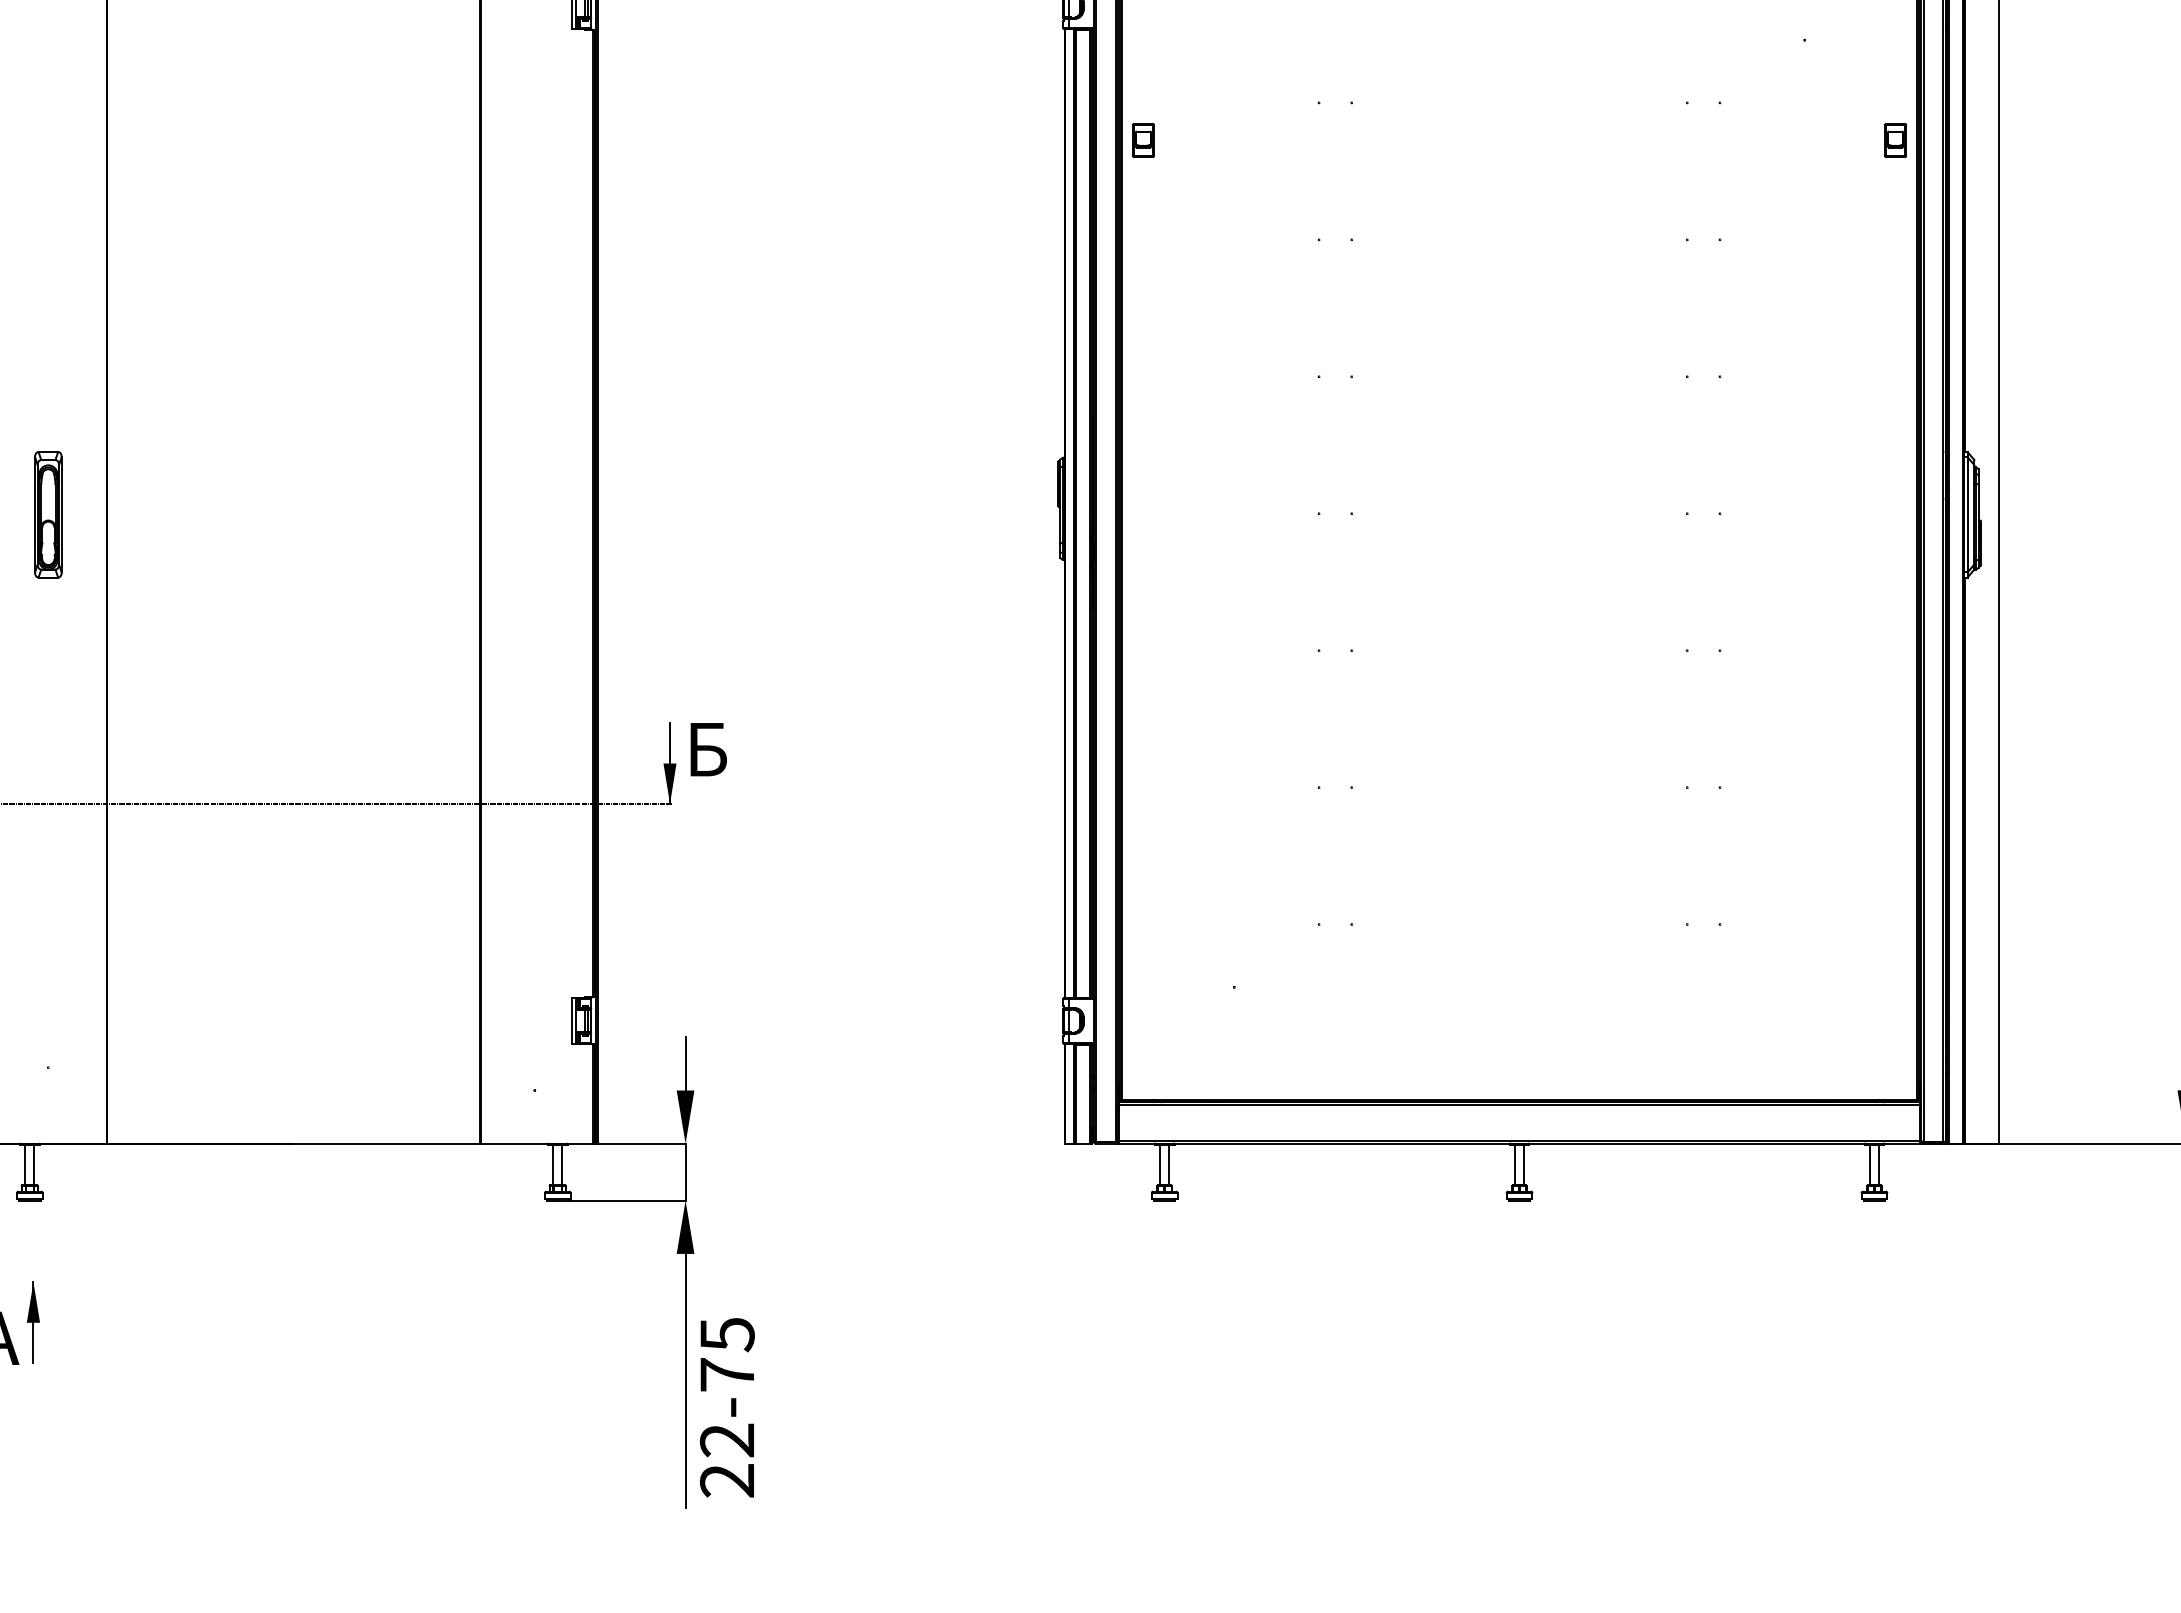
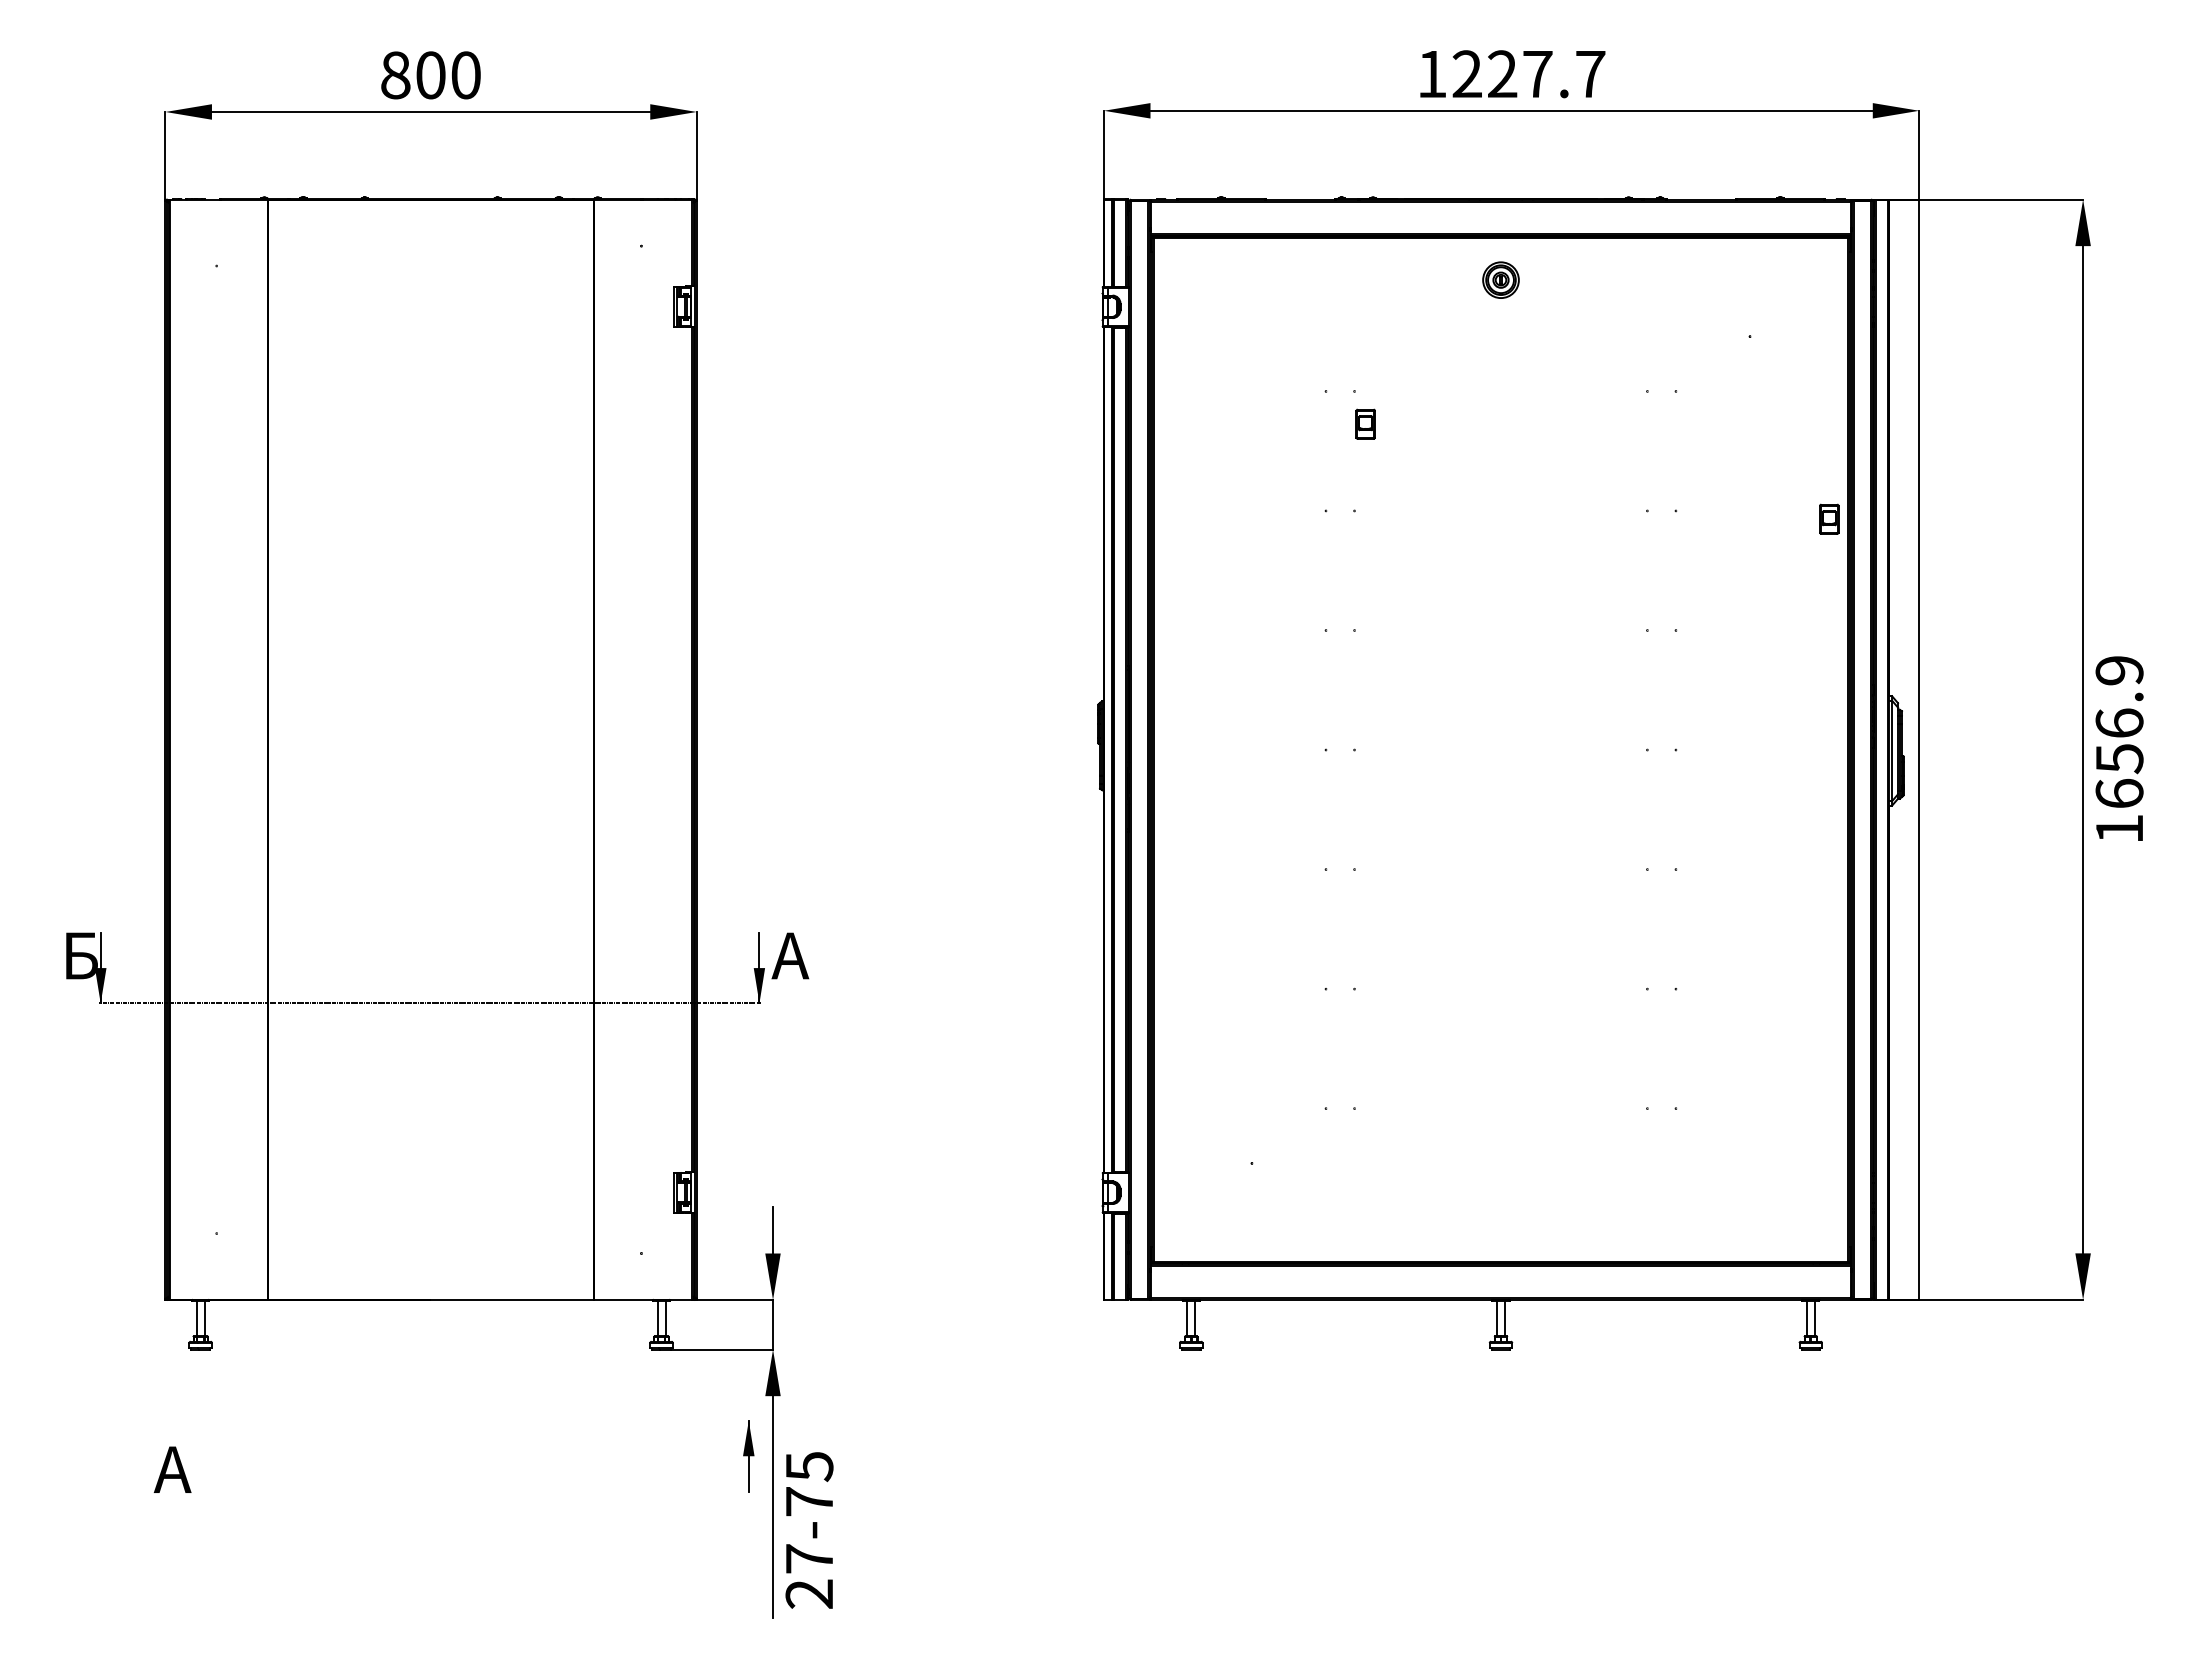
part: (1143, 139) -> (1365, 423), moved
part: (1895, 139) -> (1829, 518), moved
part: (48, 514) -> (216, 750), removed
text: (705, 749) -> (790, 955), Б -> А
part: (33, 1323) -> (748, 1456), moved
text: (726, 1439) -> (808, 1558), 22-75 -> 27-75

